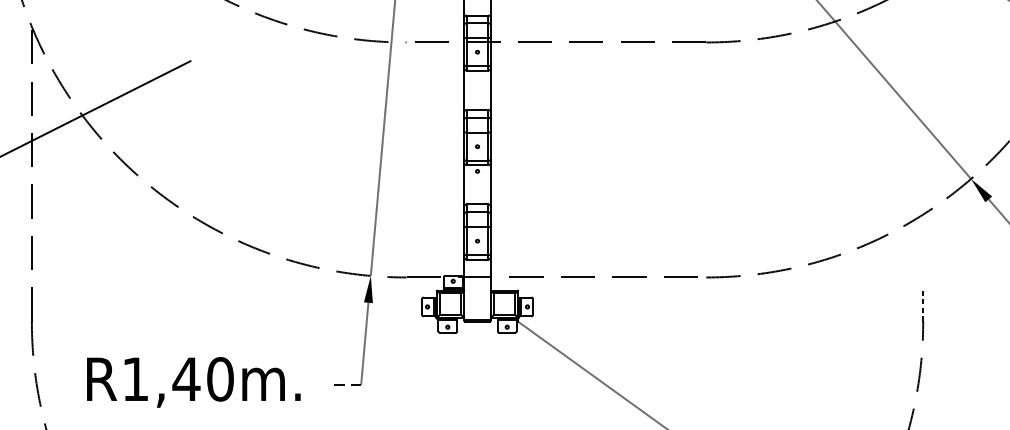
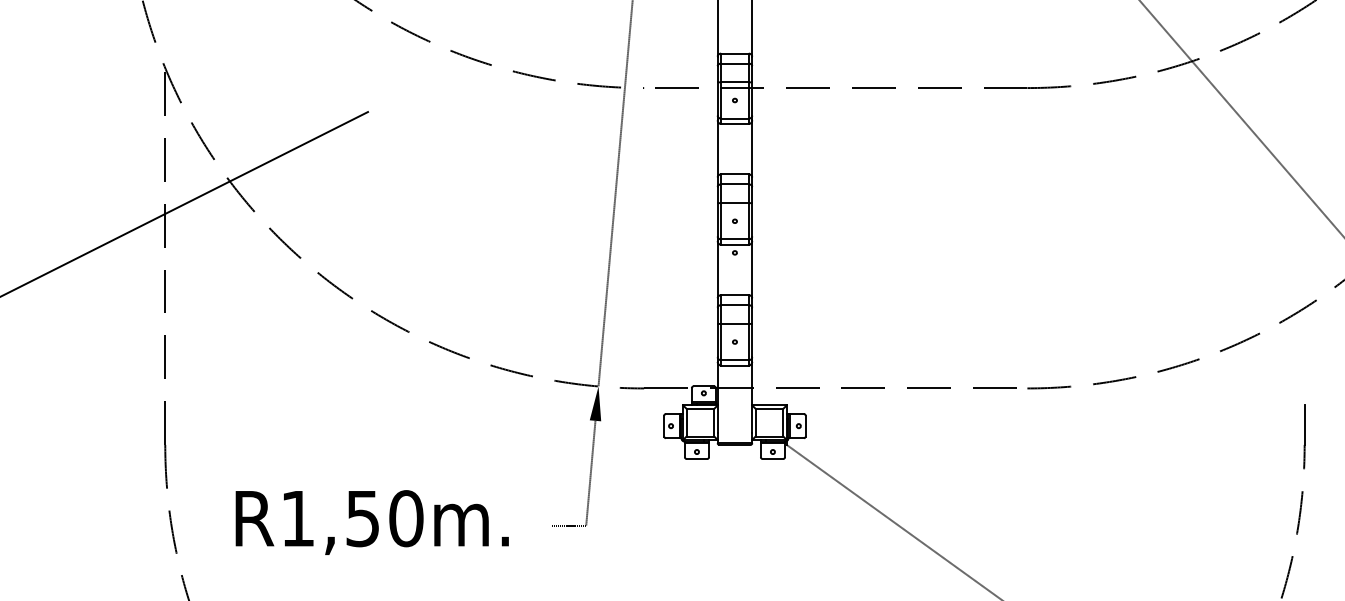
line: (923, 306) -> (1304, 425), dashed -> solid
text: (186, 379) -> (362, 519), R1,40m. -> R1,50m.

